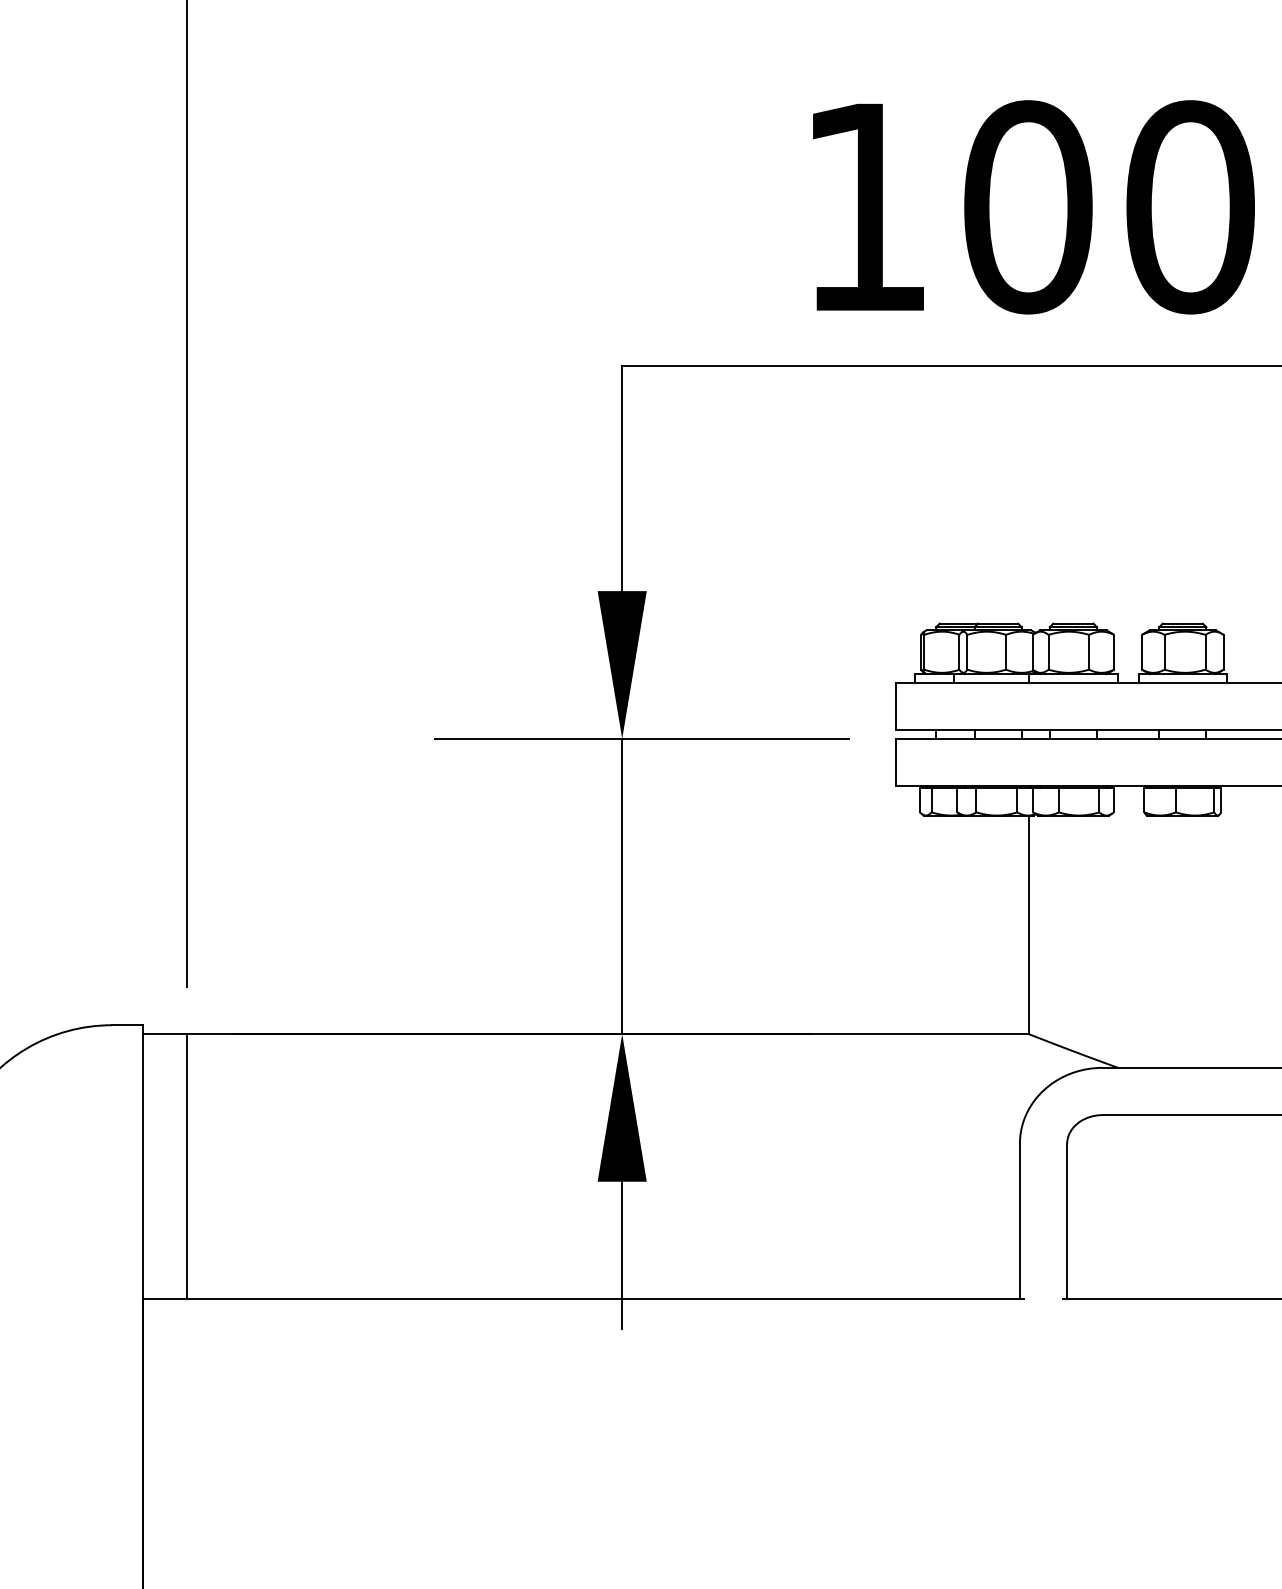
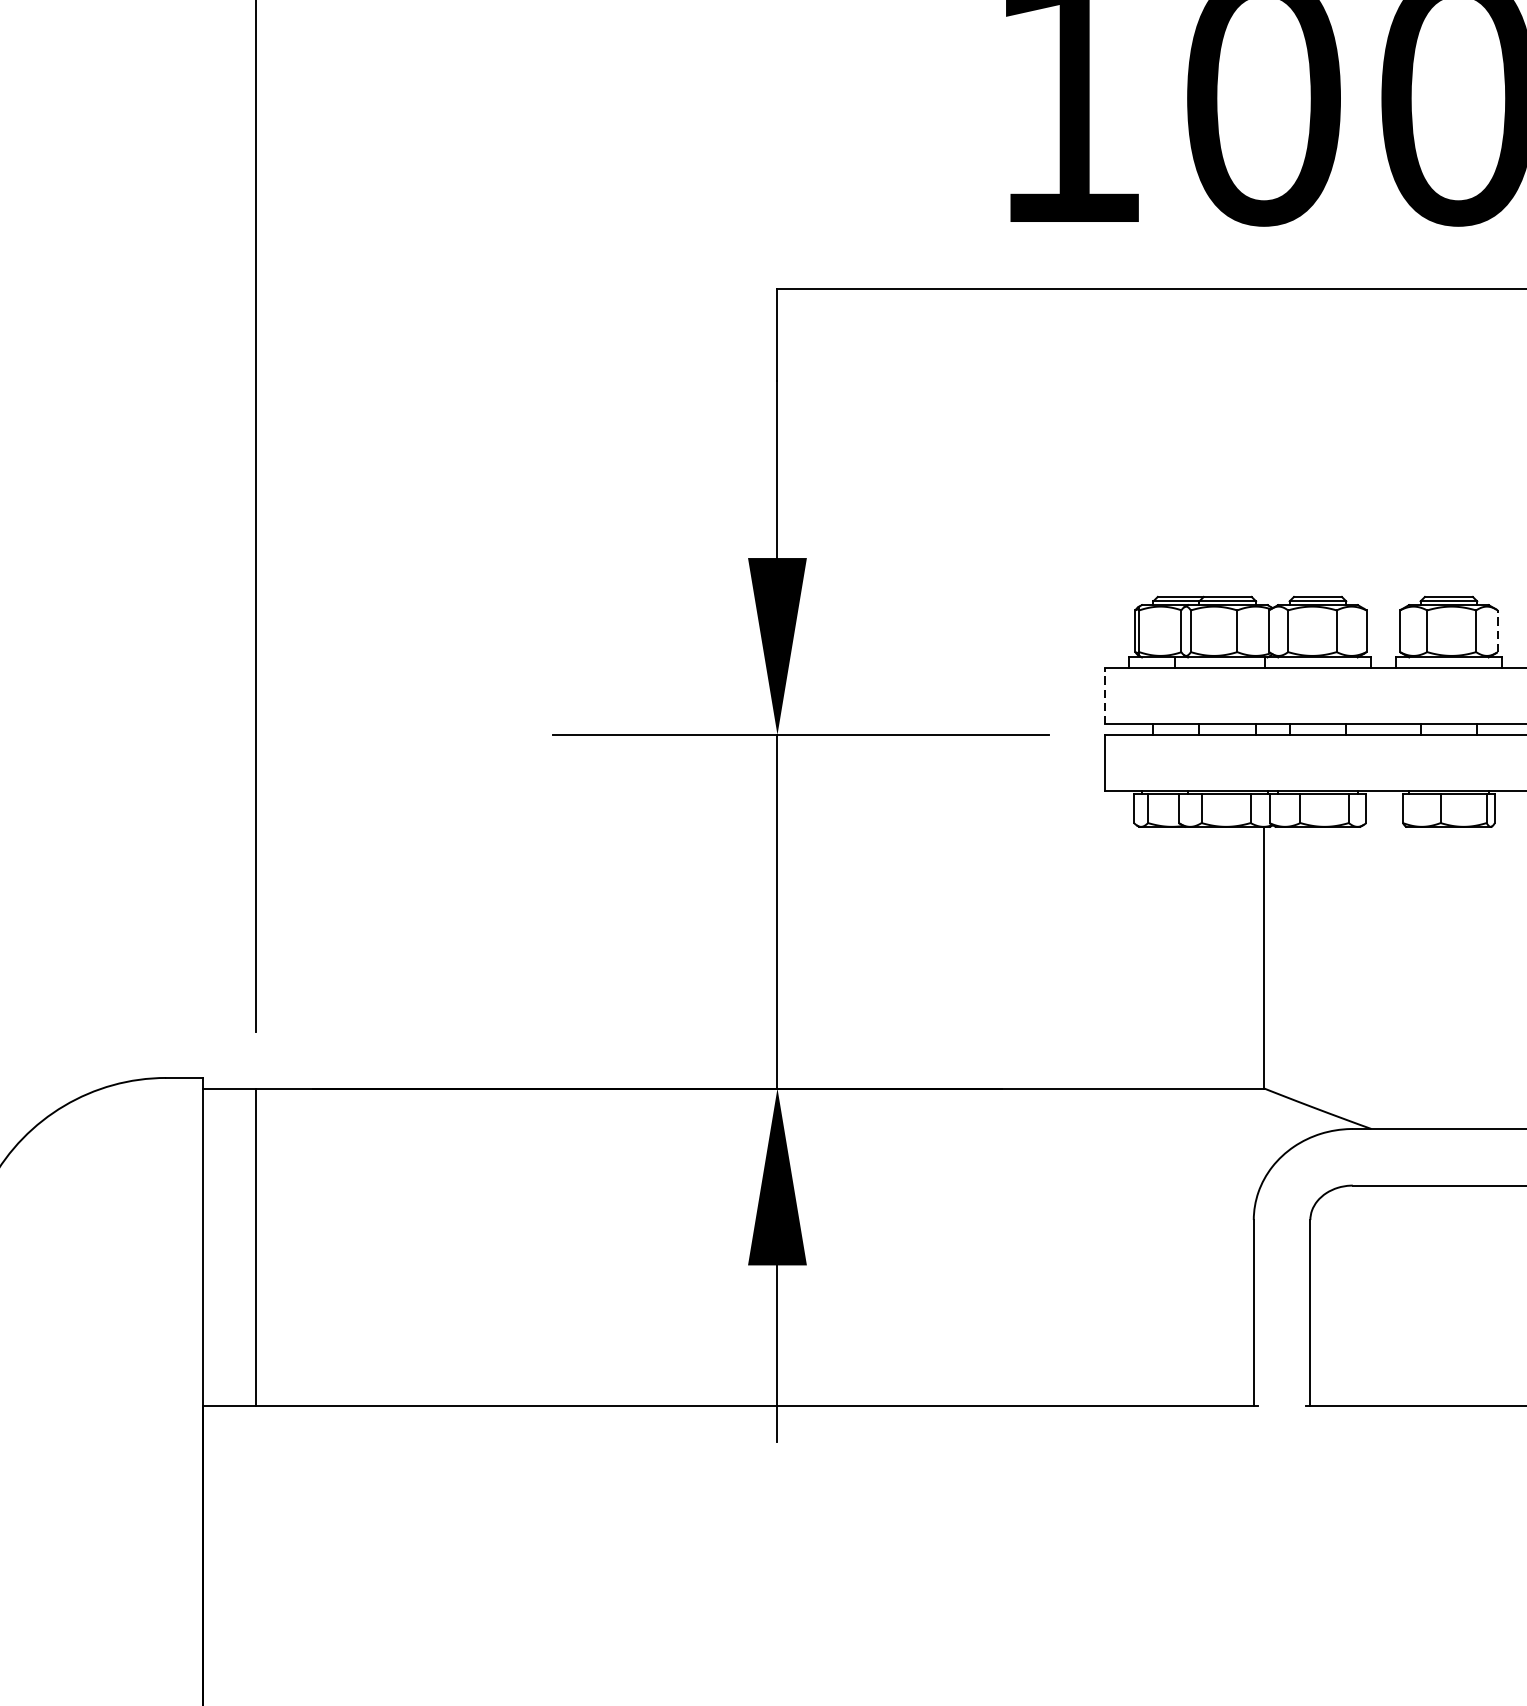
line: (1223, 651) -> (1497, 630), solid -> dashed
line: (895, 705) -> (1104, 695), solid -> dashed

